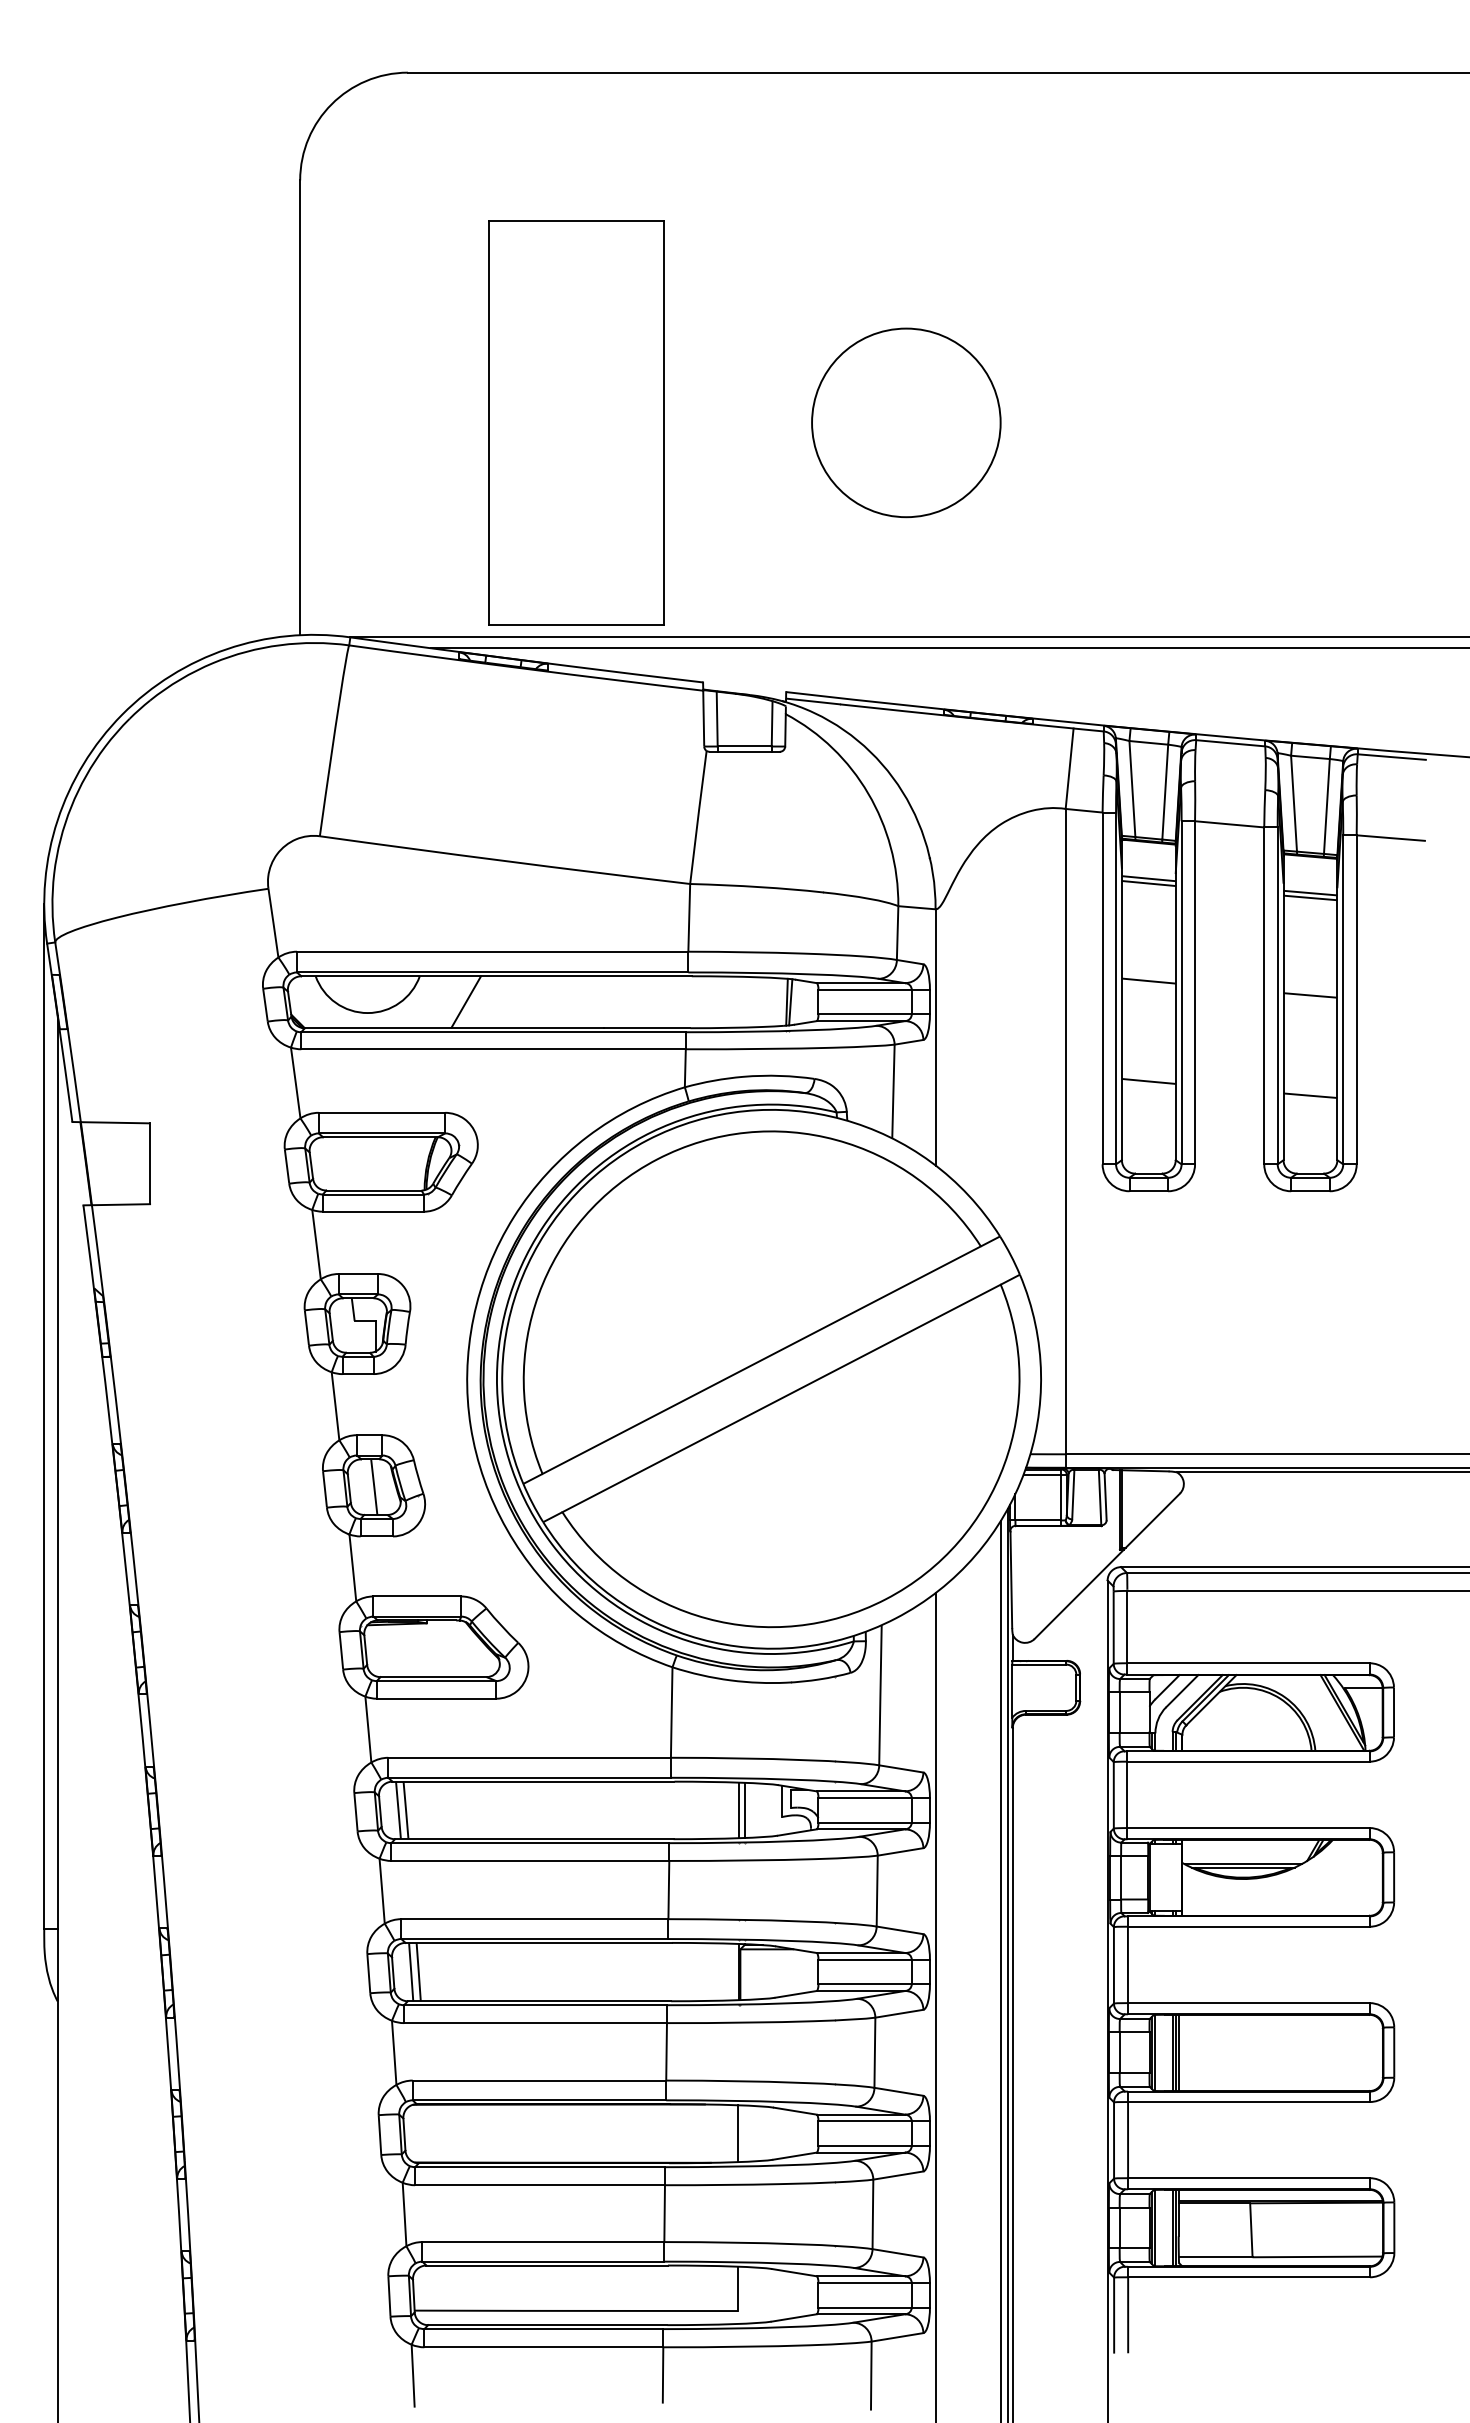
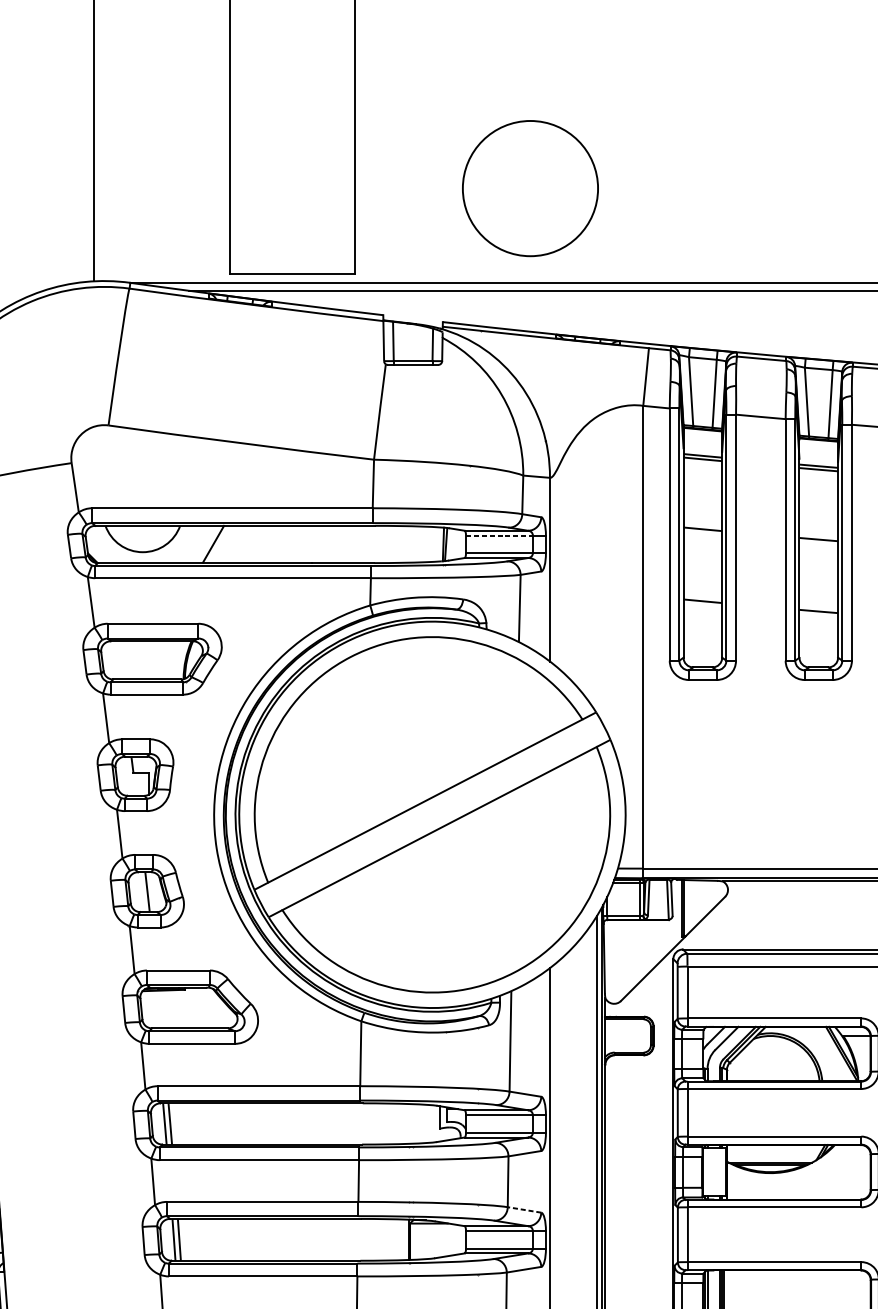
circle: (906, 422) -> (530, 188), moved
line: (865, 989) -> (499, 535), solid -> dashed
line: (739, 1810) -> (409, 1123), removed
line: (744, 1810) -> (412, 1123), removed
line: (900, 1930) -> (524, 1210), solid -> dashed

